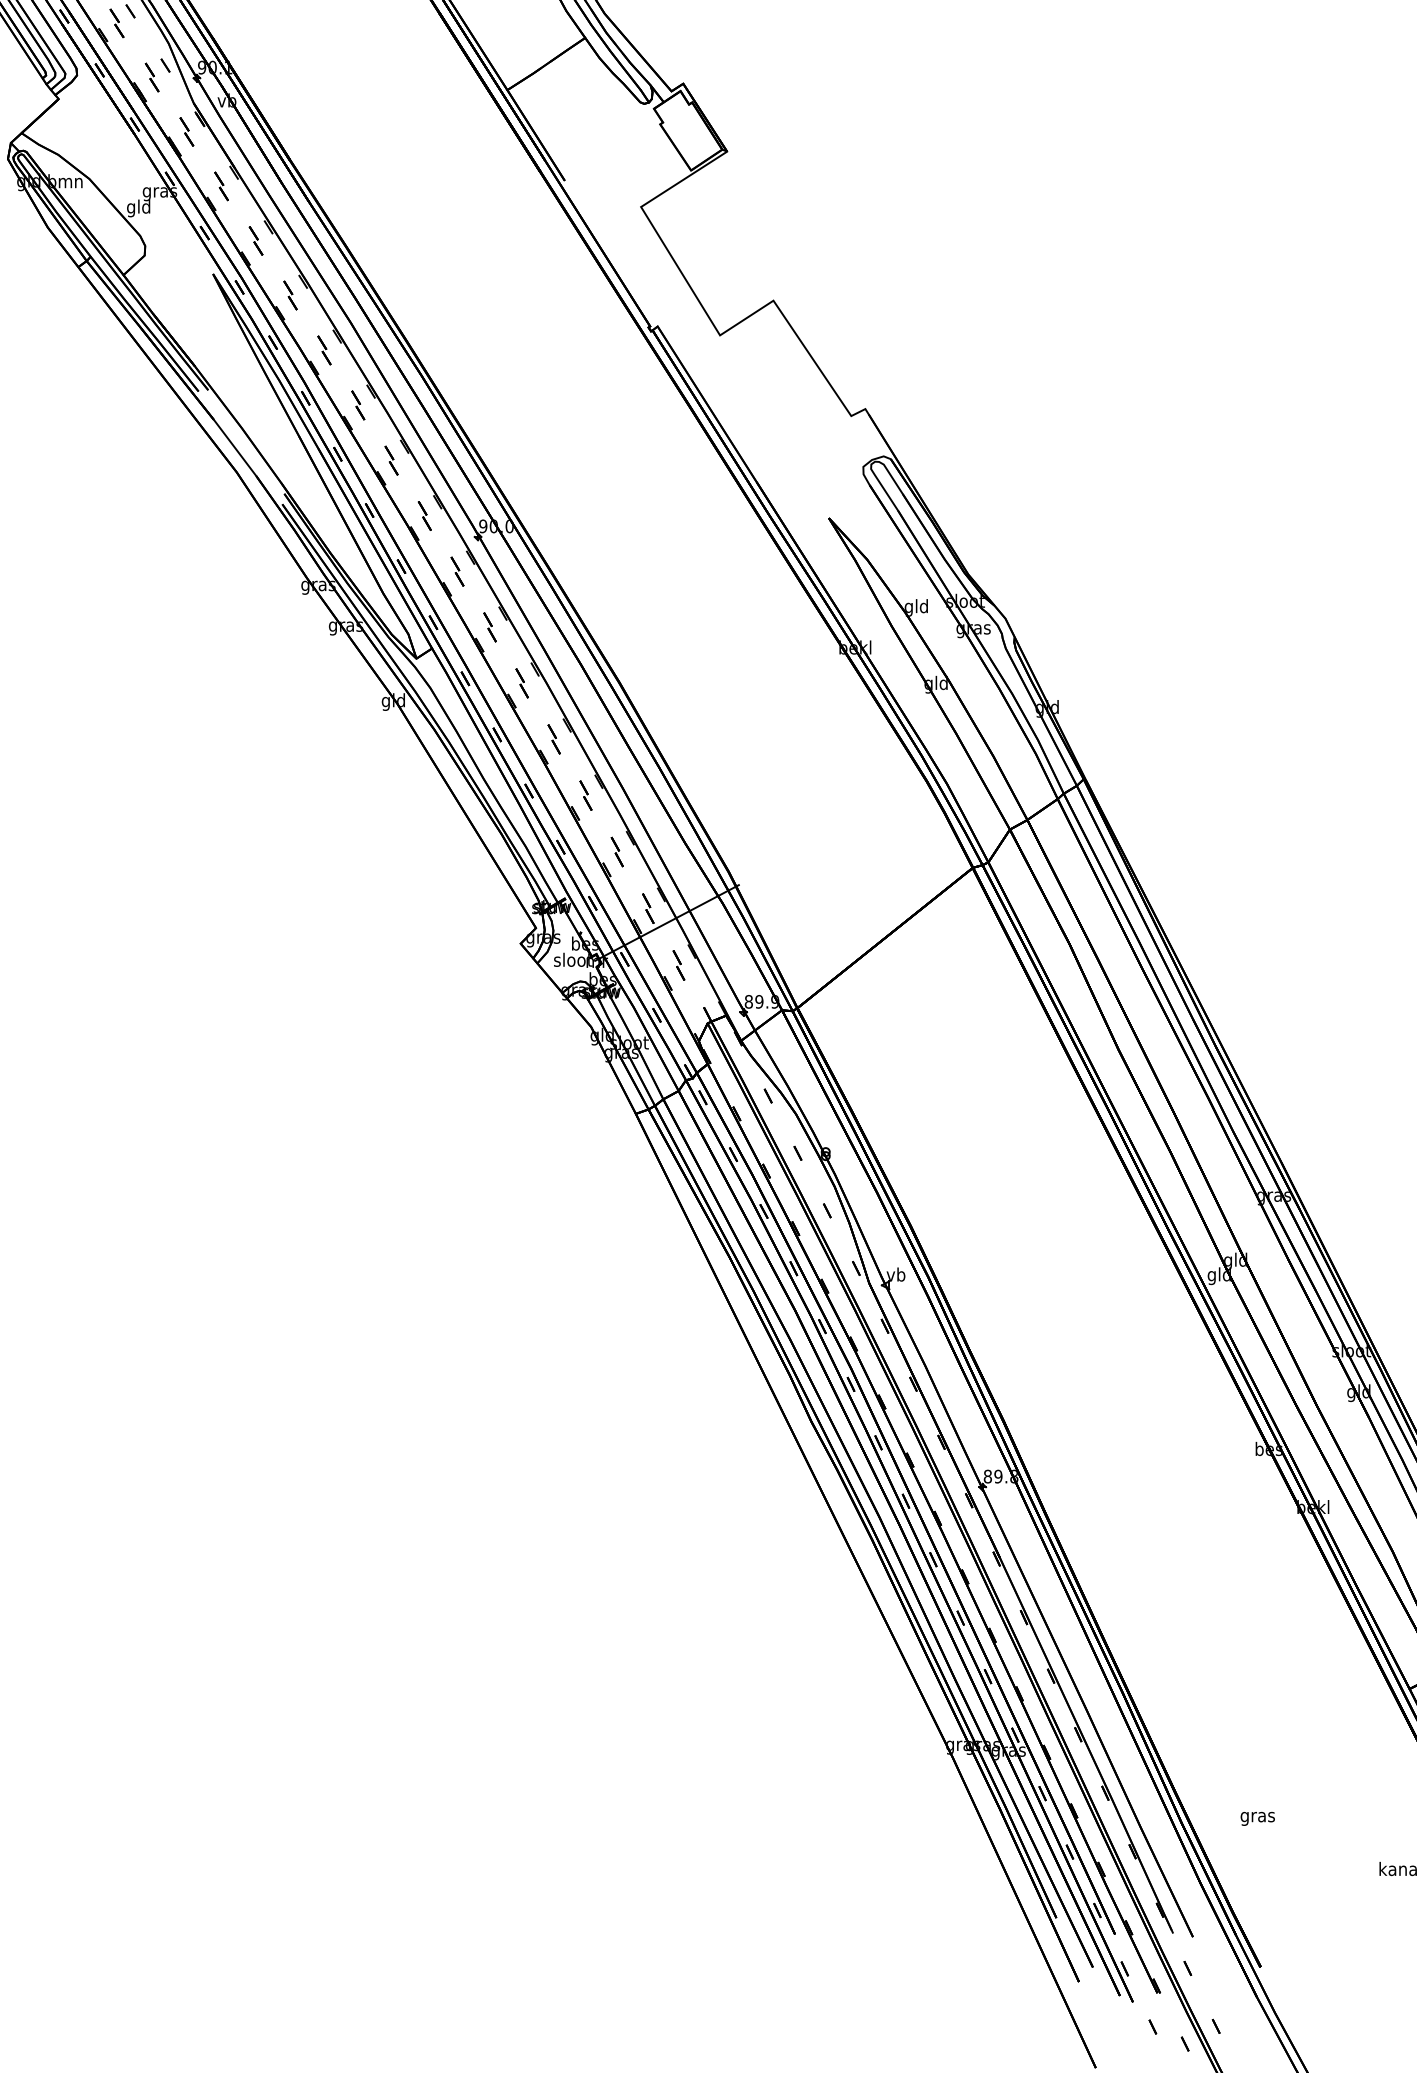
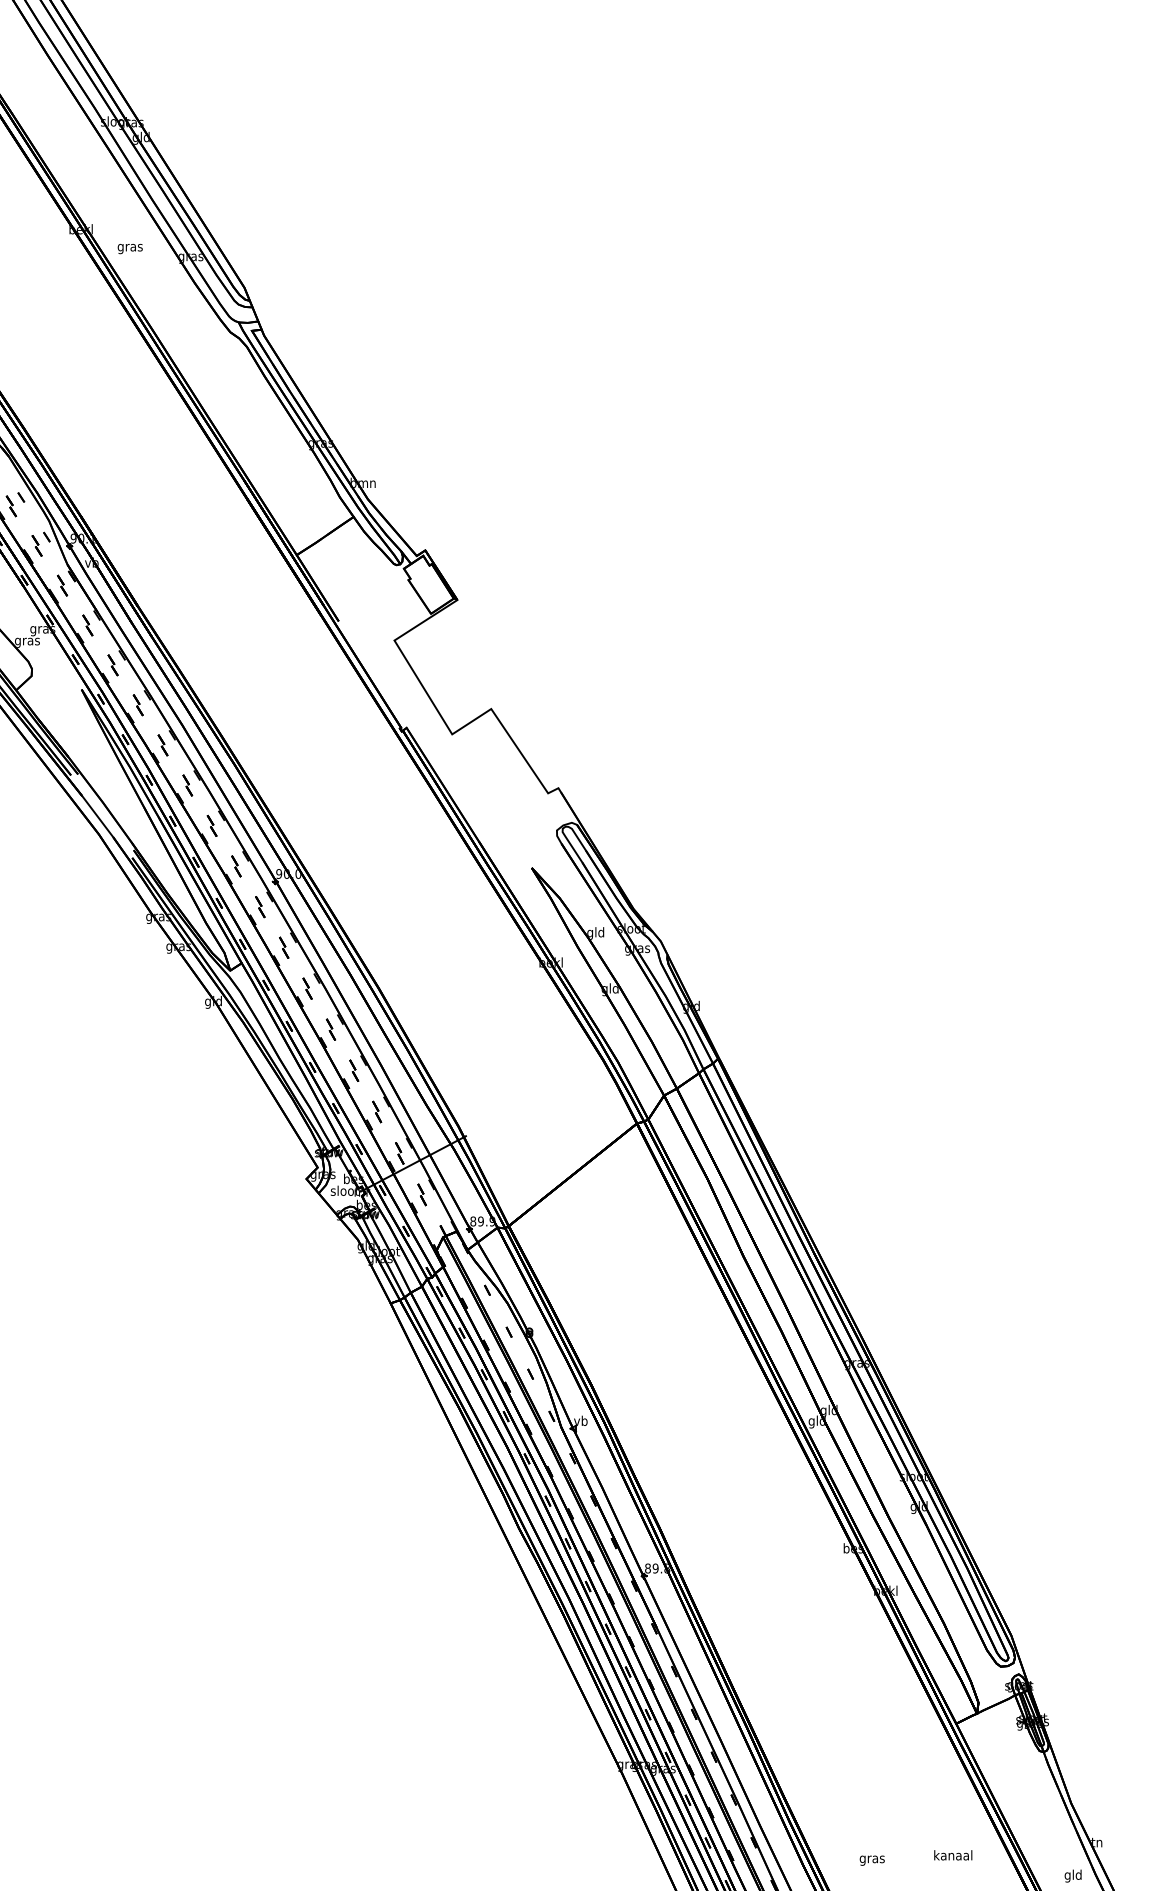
text: (137, 208) -> (26, 641), gld -> gras
text: (1256, 1818) -> (871, 1860), moved

